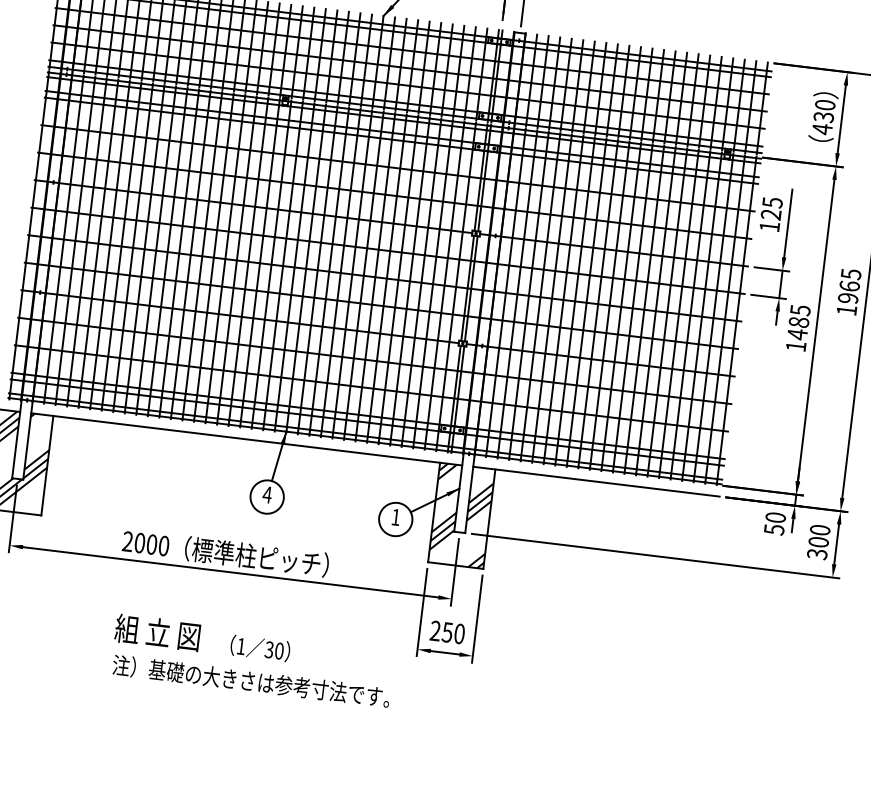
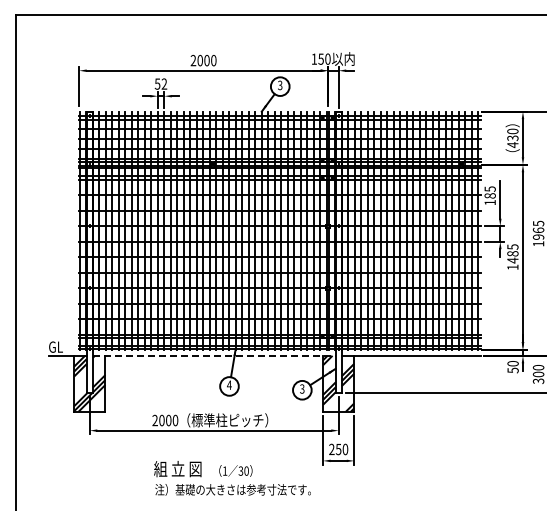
text: (769, 213) -> (489, 195), 125 -> 185
line: (247, 438) -> (214, 355), solid -> dashed
text: (396, 516) -> (302, 388), 1 -> 3

